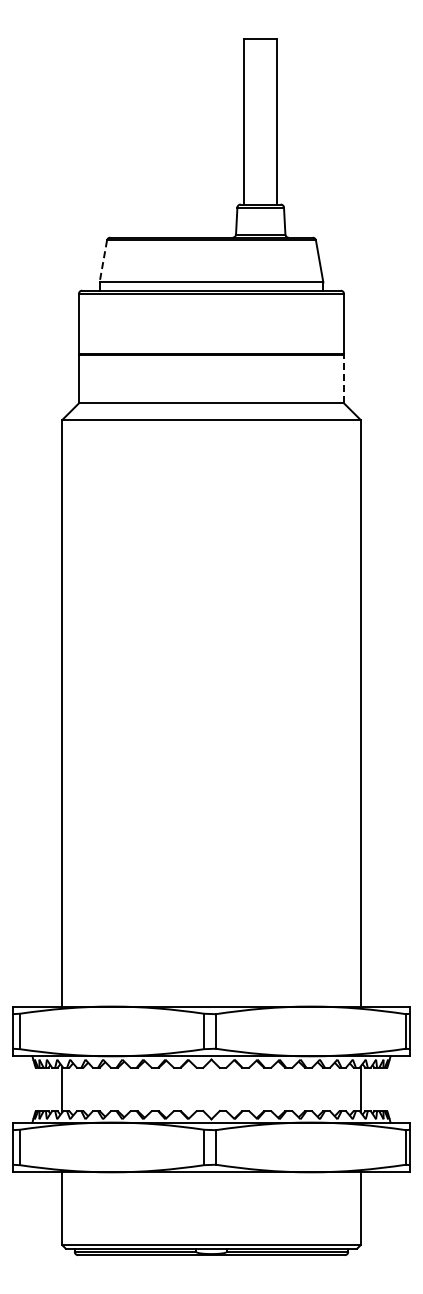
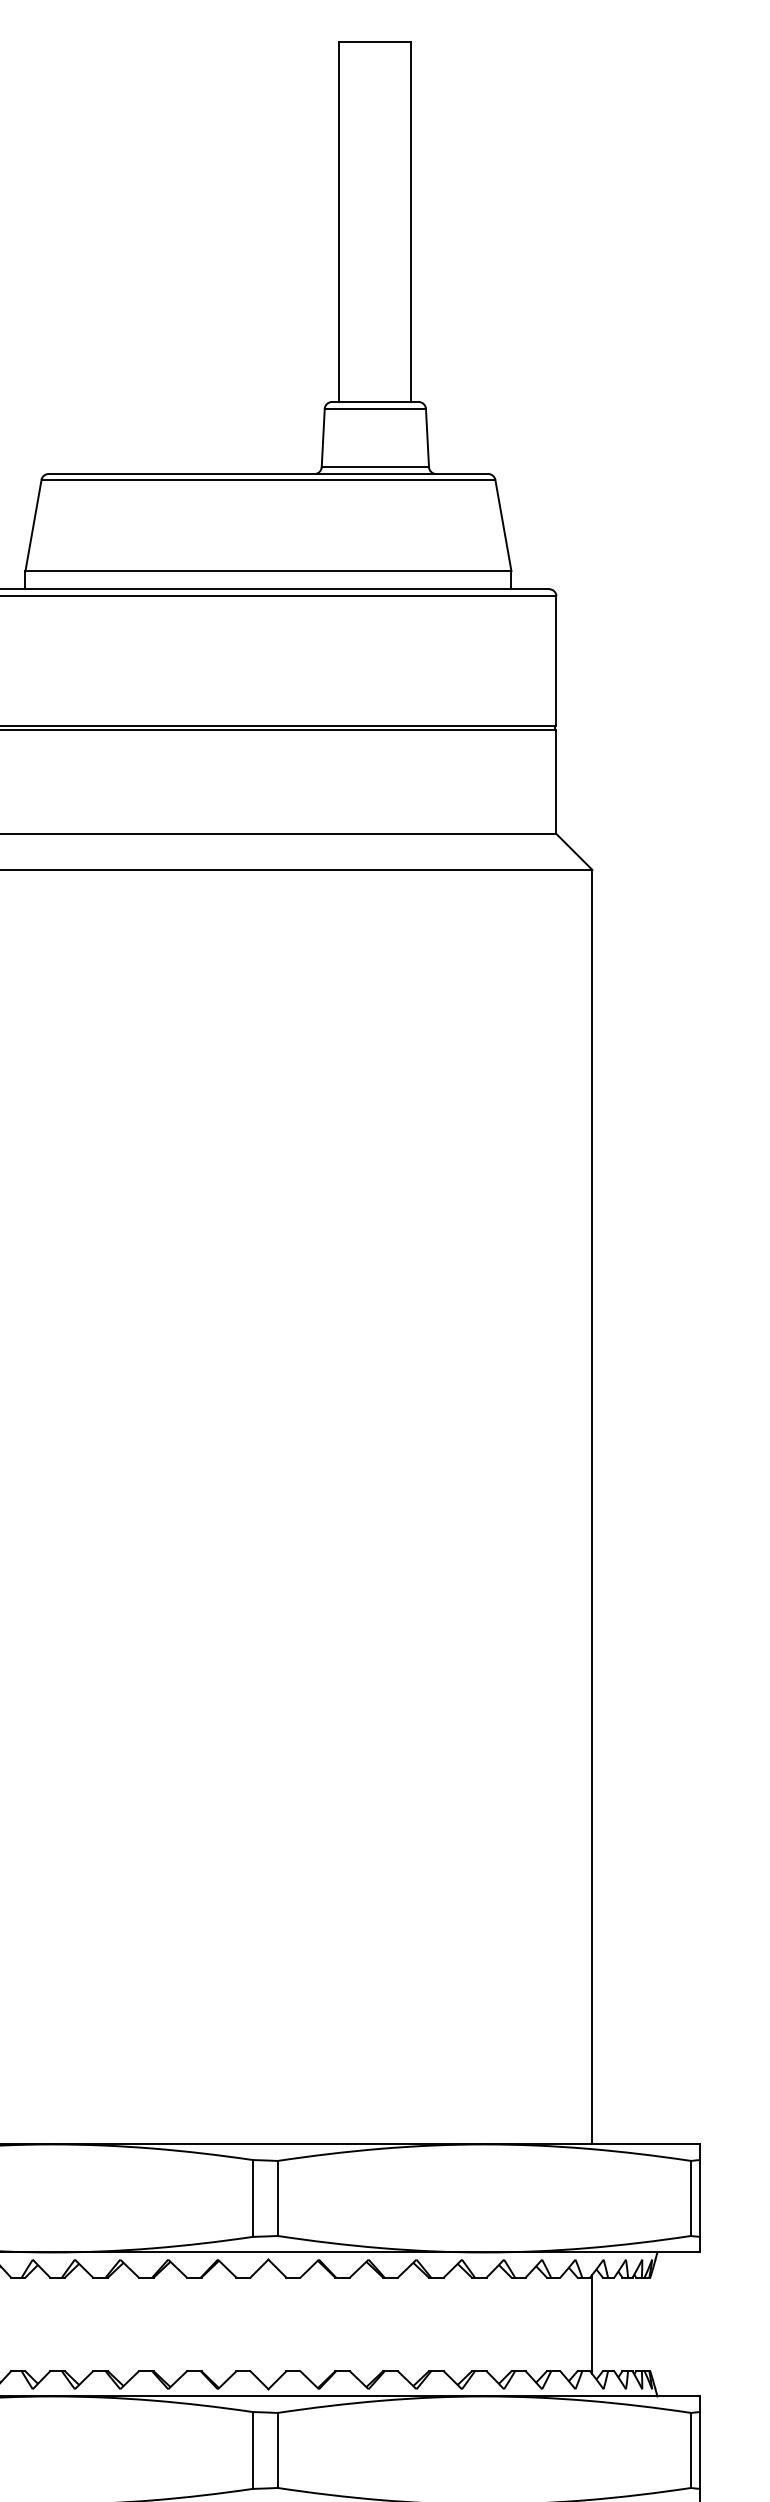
line: (103, 261) -> (33, 525), dashed -> solid
line: (344, 378) -> (557, 779), dashed -> solid

